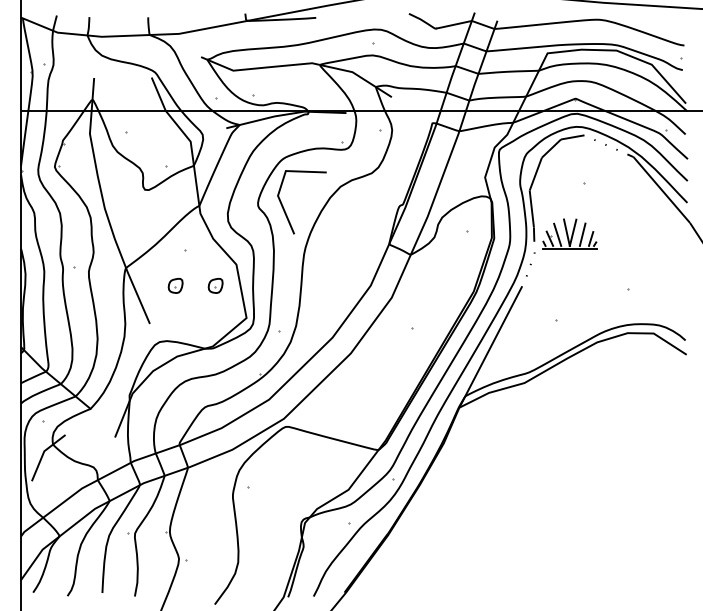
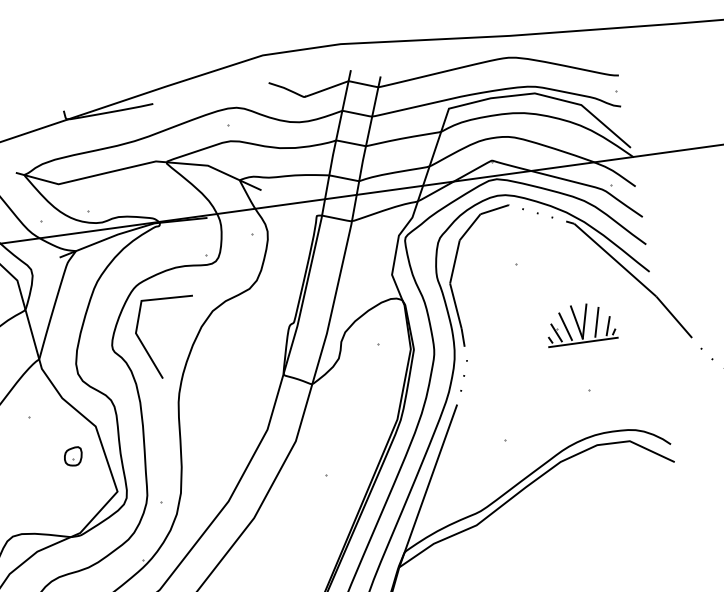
part: (569, 233) -> (580, 322), moved
part: (175, 285) -> (23, 463), removed

